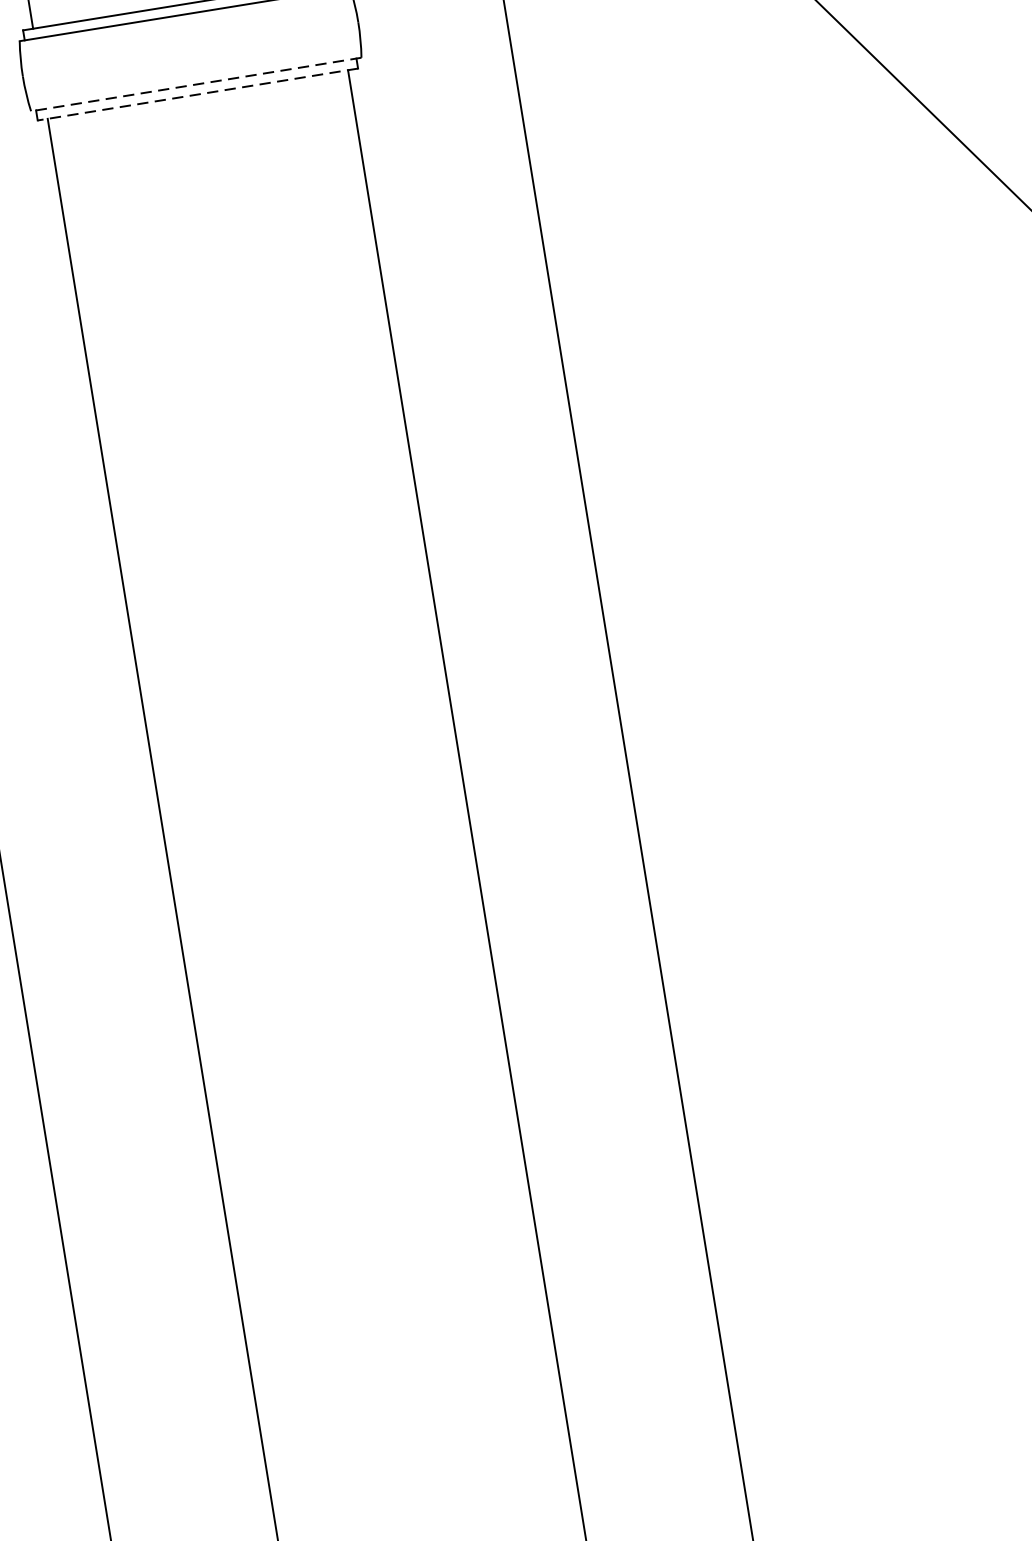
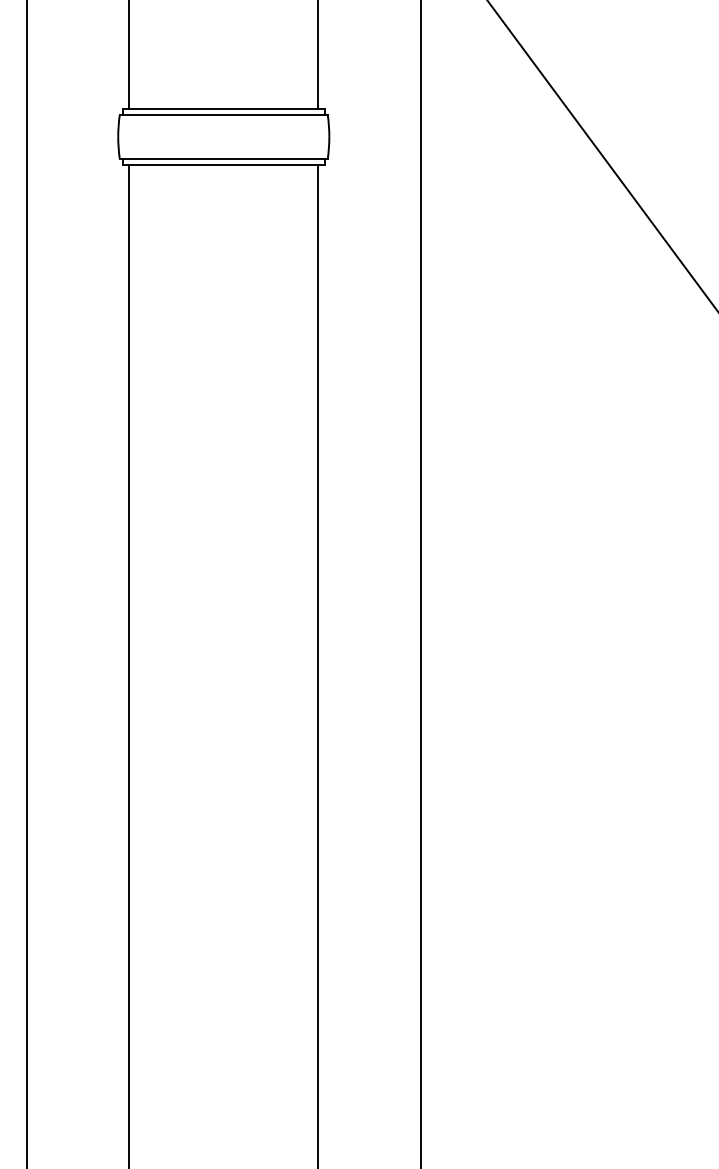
line: (195, 83) -> (223, 158), dashed -> solid
line: (197, 95) -> (223, 165), dashed -> solid

